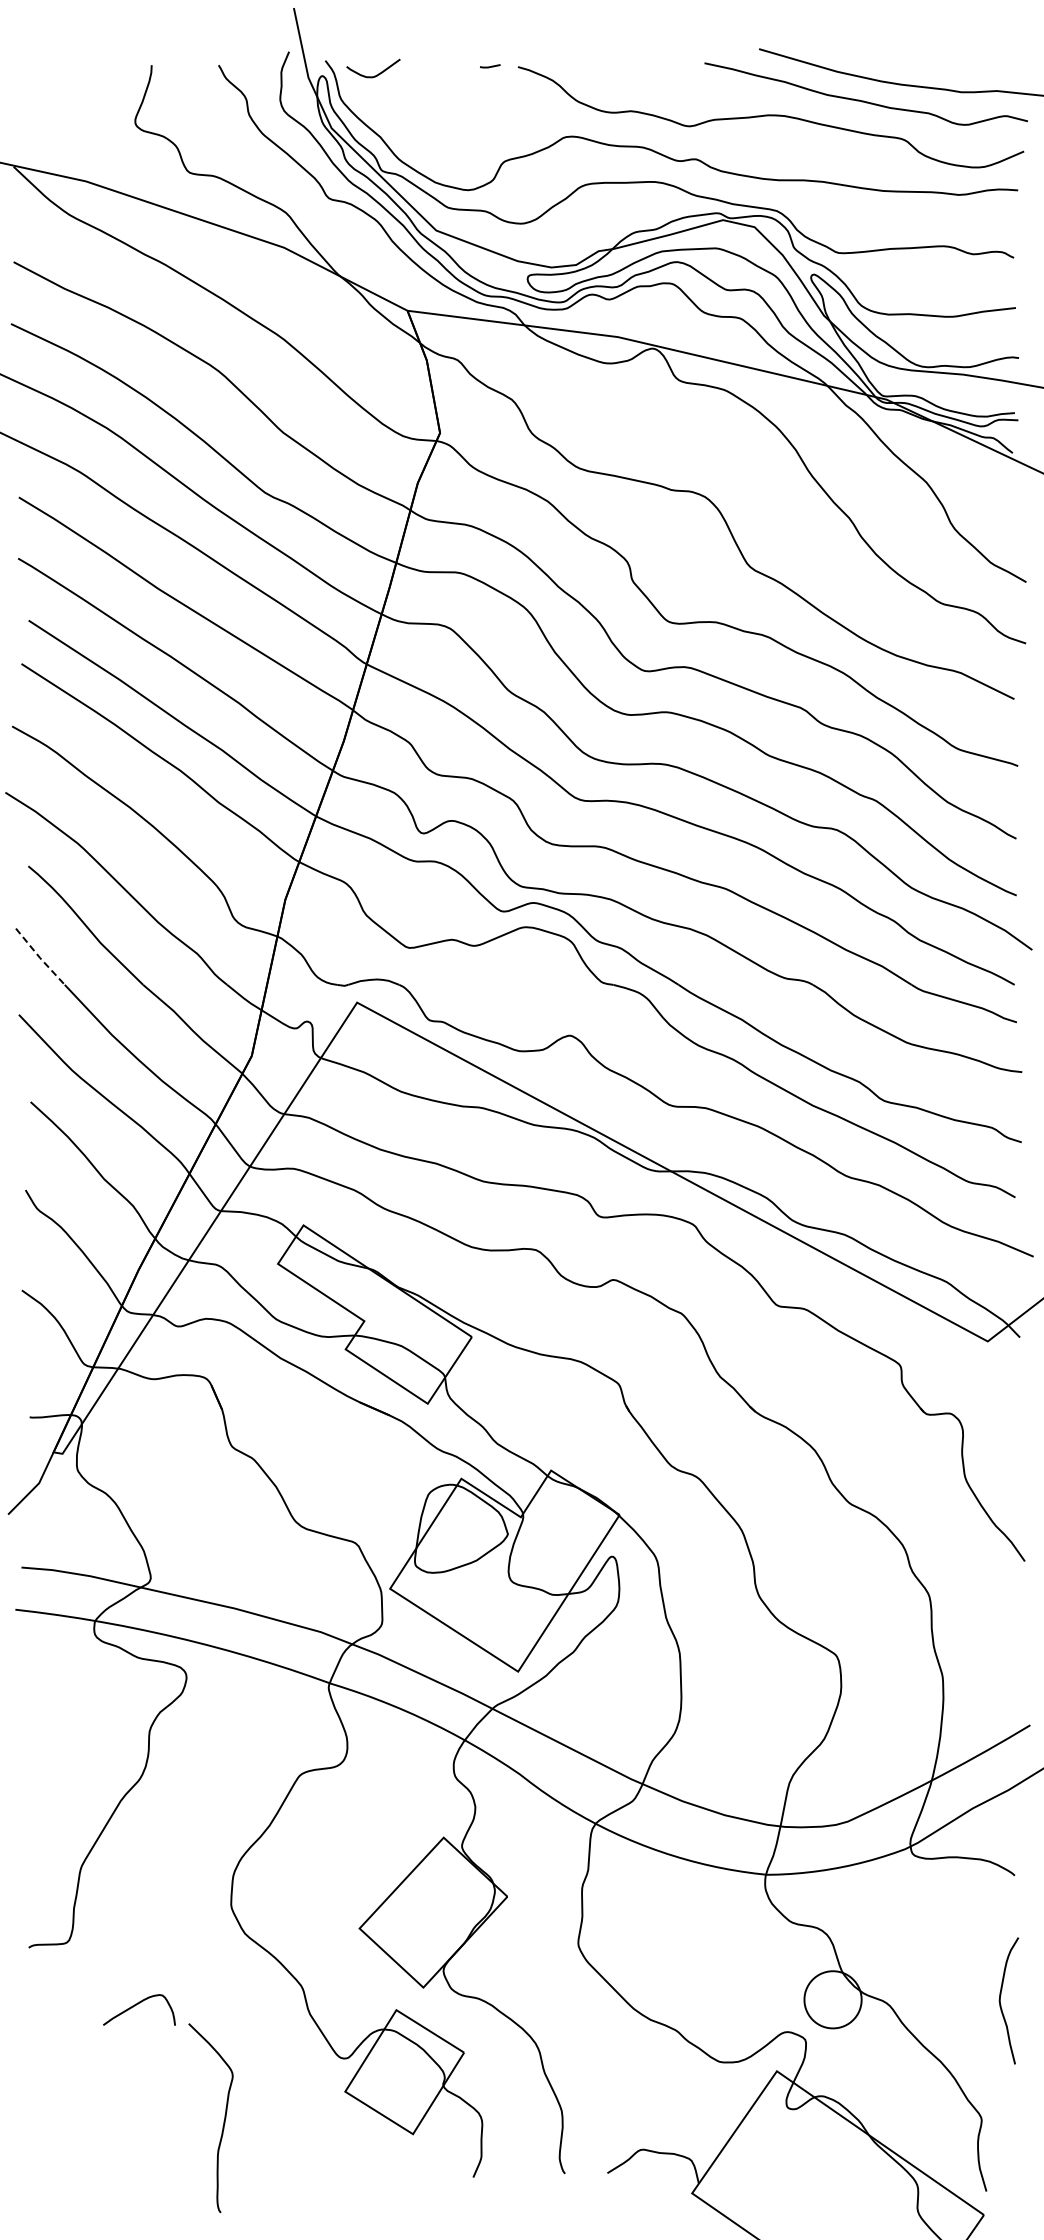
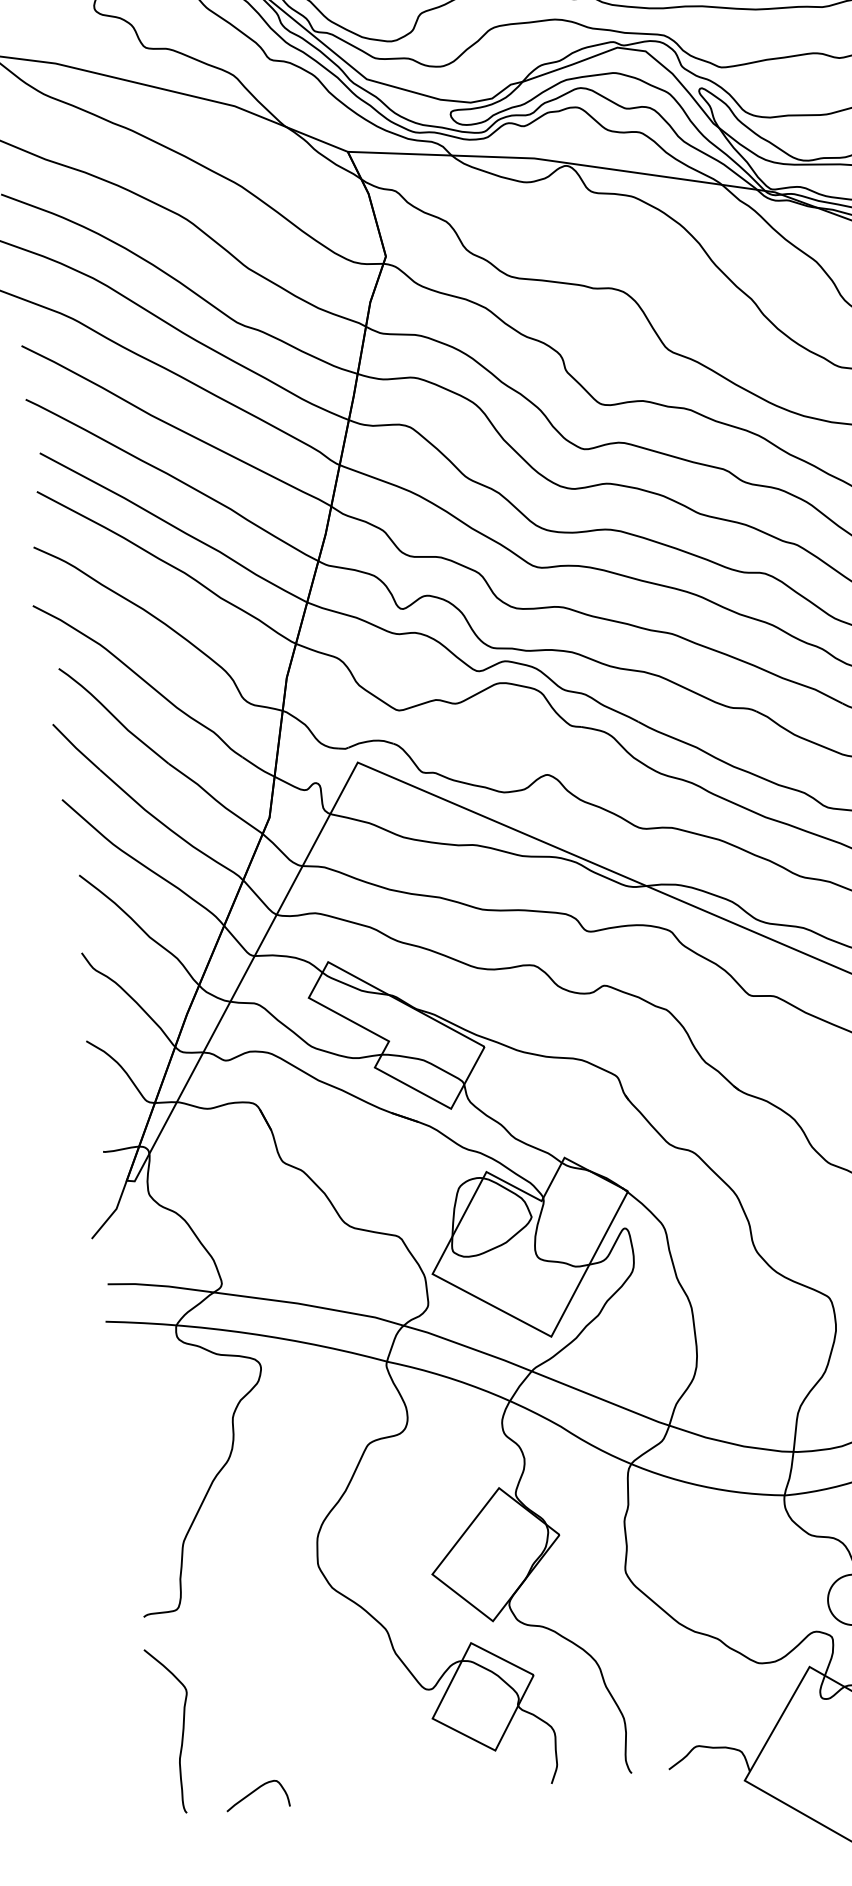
line: (40, 958) -> (76, 748), dashed -> solid
curve: (136, 2005) -> (254, 1791), moved
curve: (223, 2120) -> (182, 1731), moved

